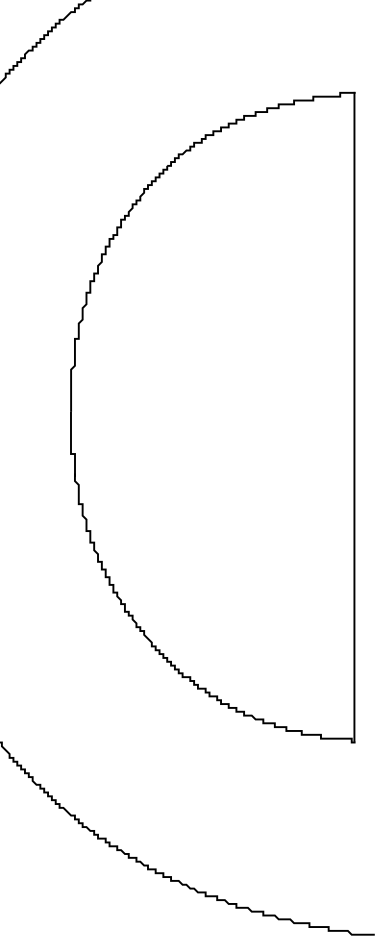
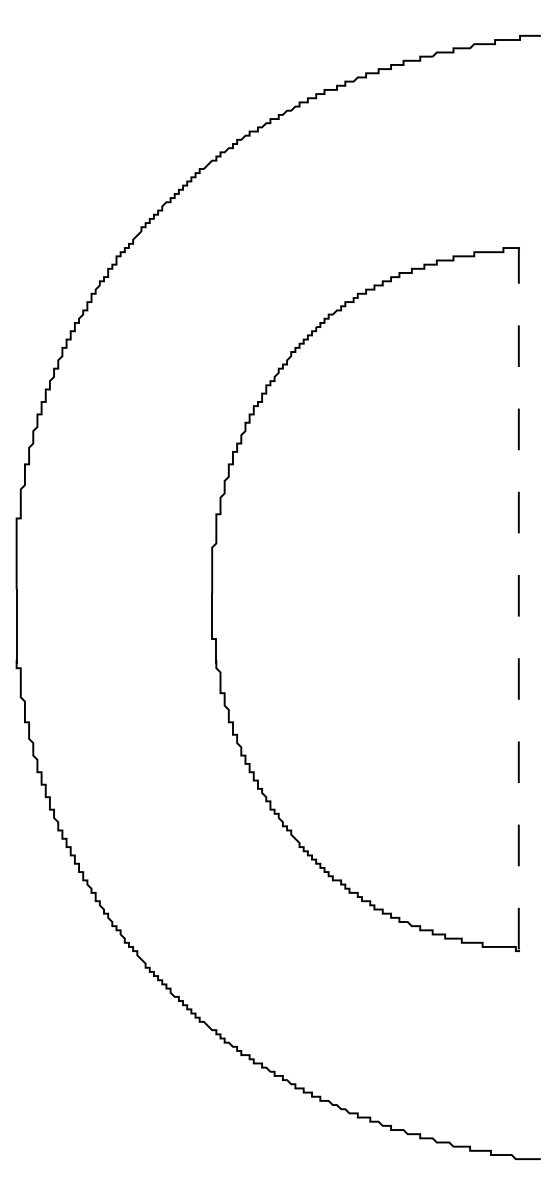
line: (354, 416) -> (518, 598), solid -> dashed

